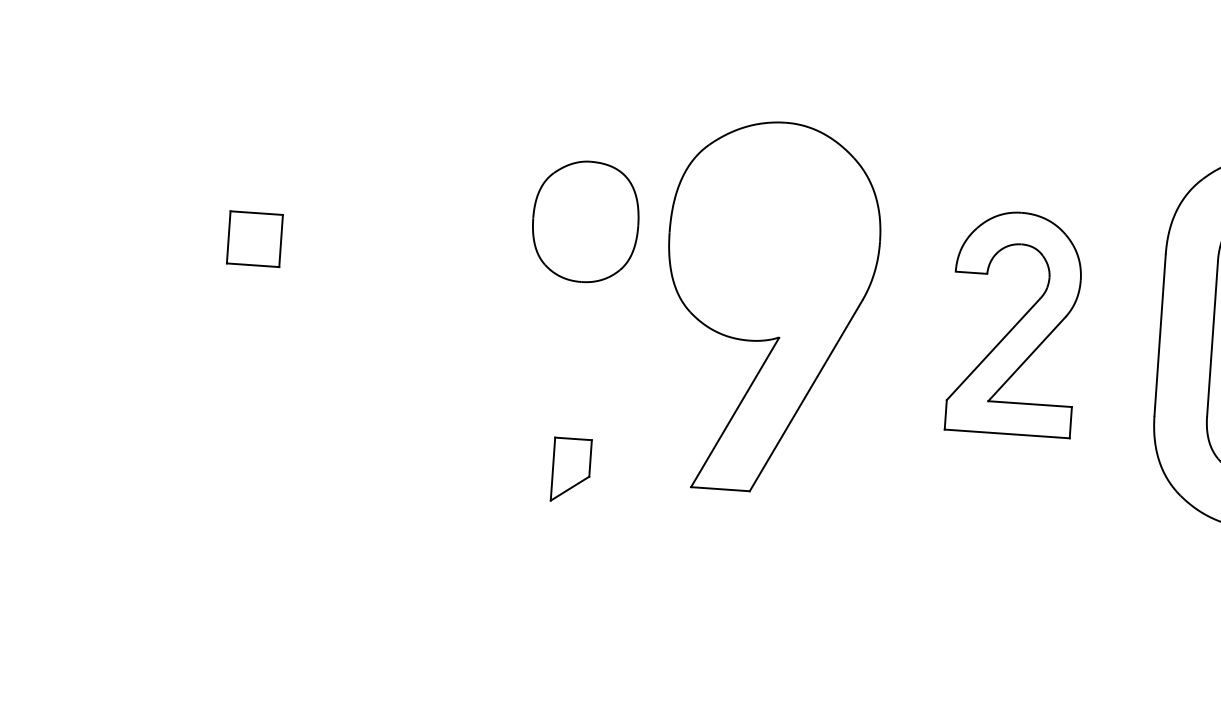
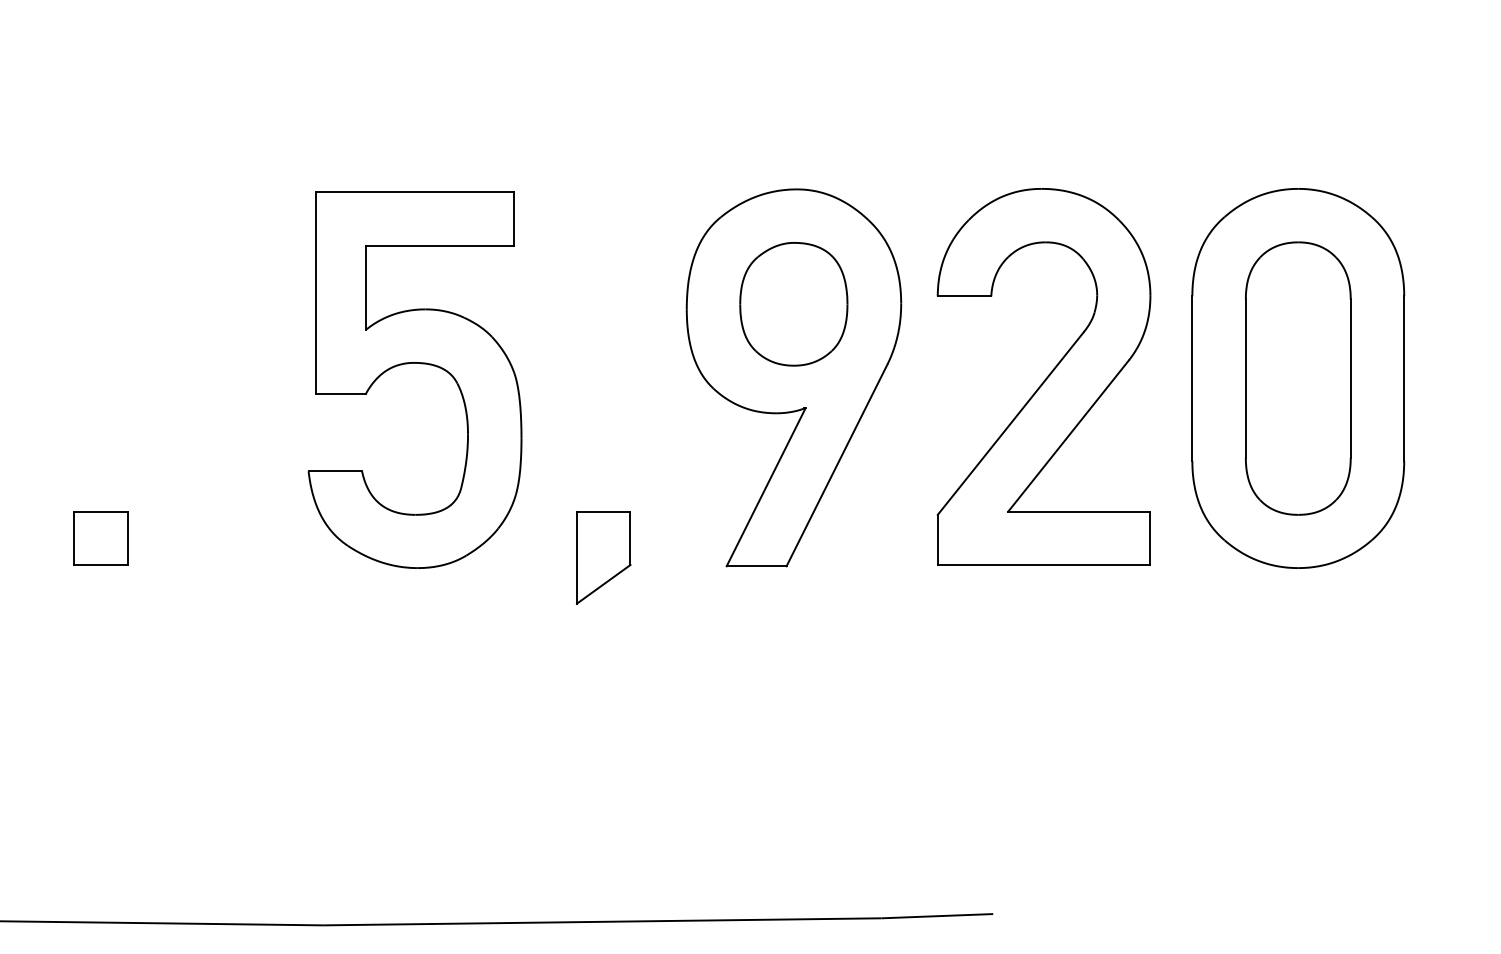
part: (585, 222) -> (793, 304), moved
part: (254, 239) -> (100, 538), moved
part: (399, 267) -> (414, 363), added
part: (1014, 322) -> (1043, 376), size x1.67
part: (571, 470) -> (603, 557), size x1.43

